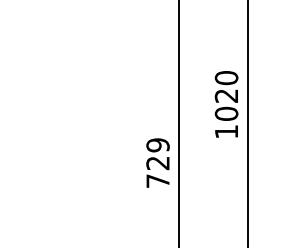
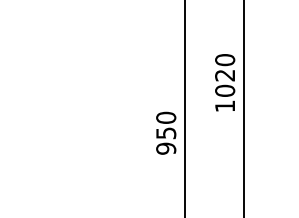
text: (158, 162) -> (166, 132), 729 -> 950

